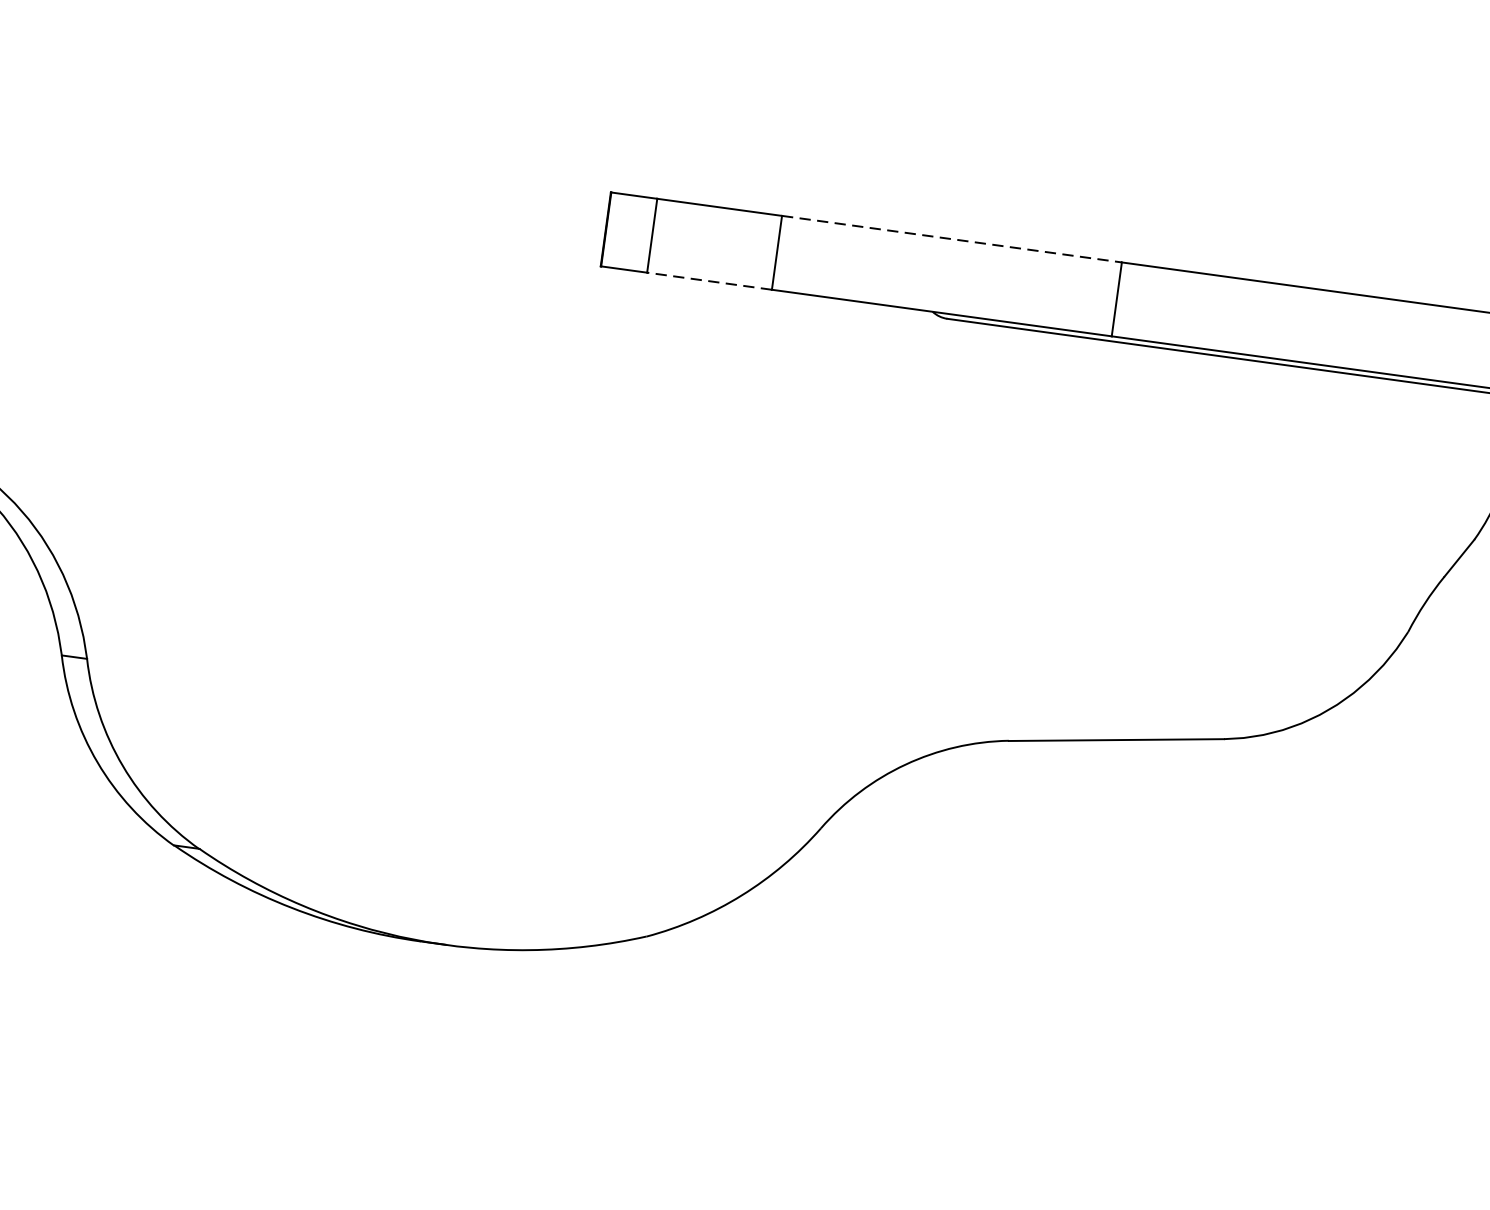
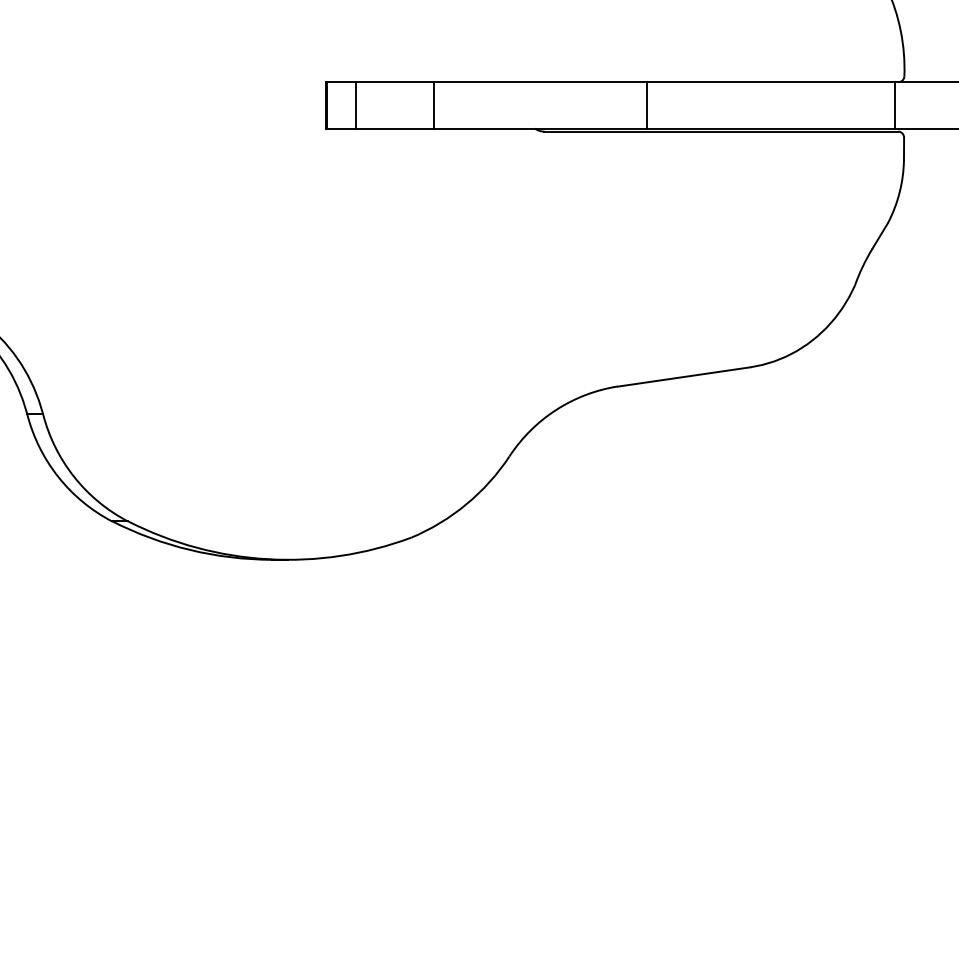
line: (951, 239) -> (540, 82), dashed -> solid
line: (709, 281) -> (394, 128), dashed -> solid

